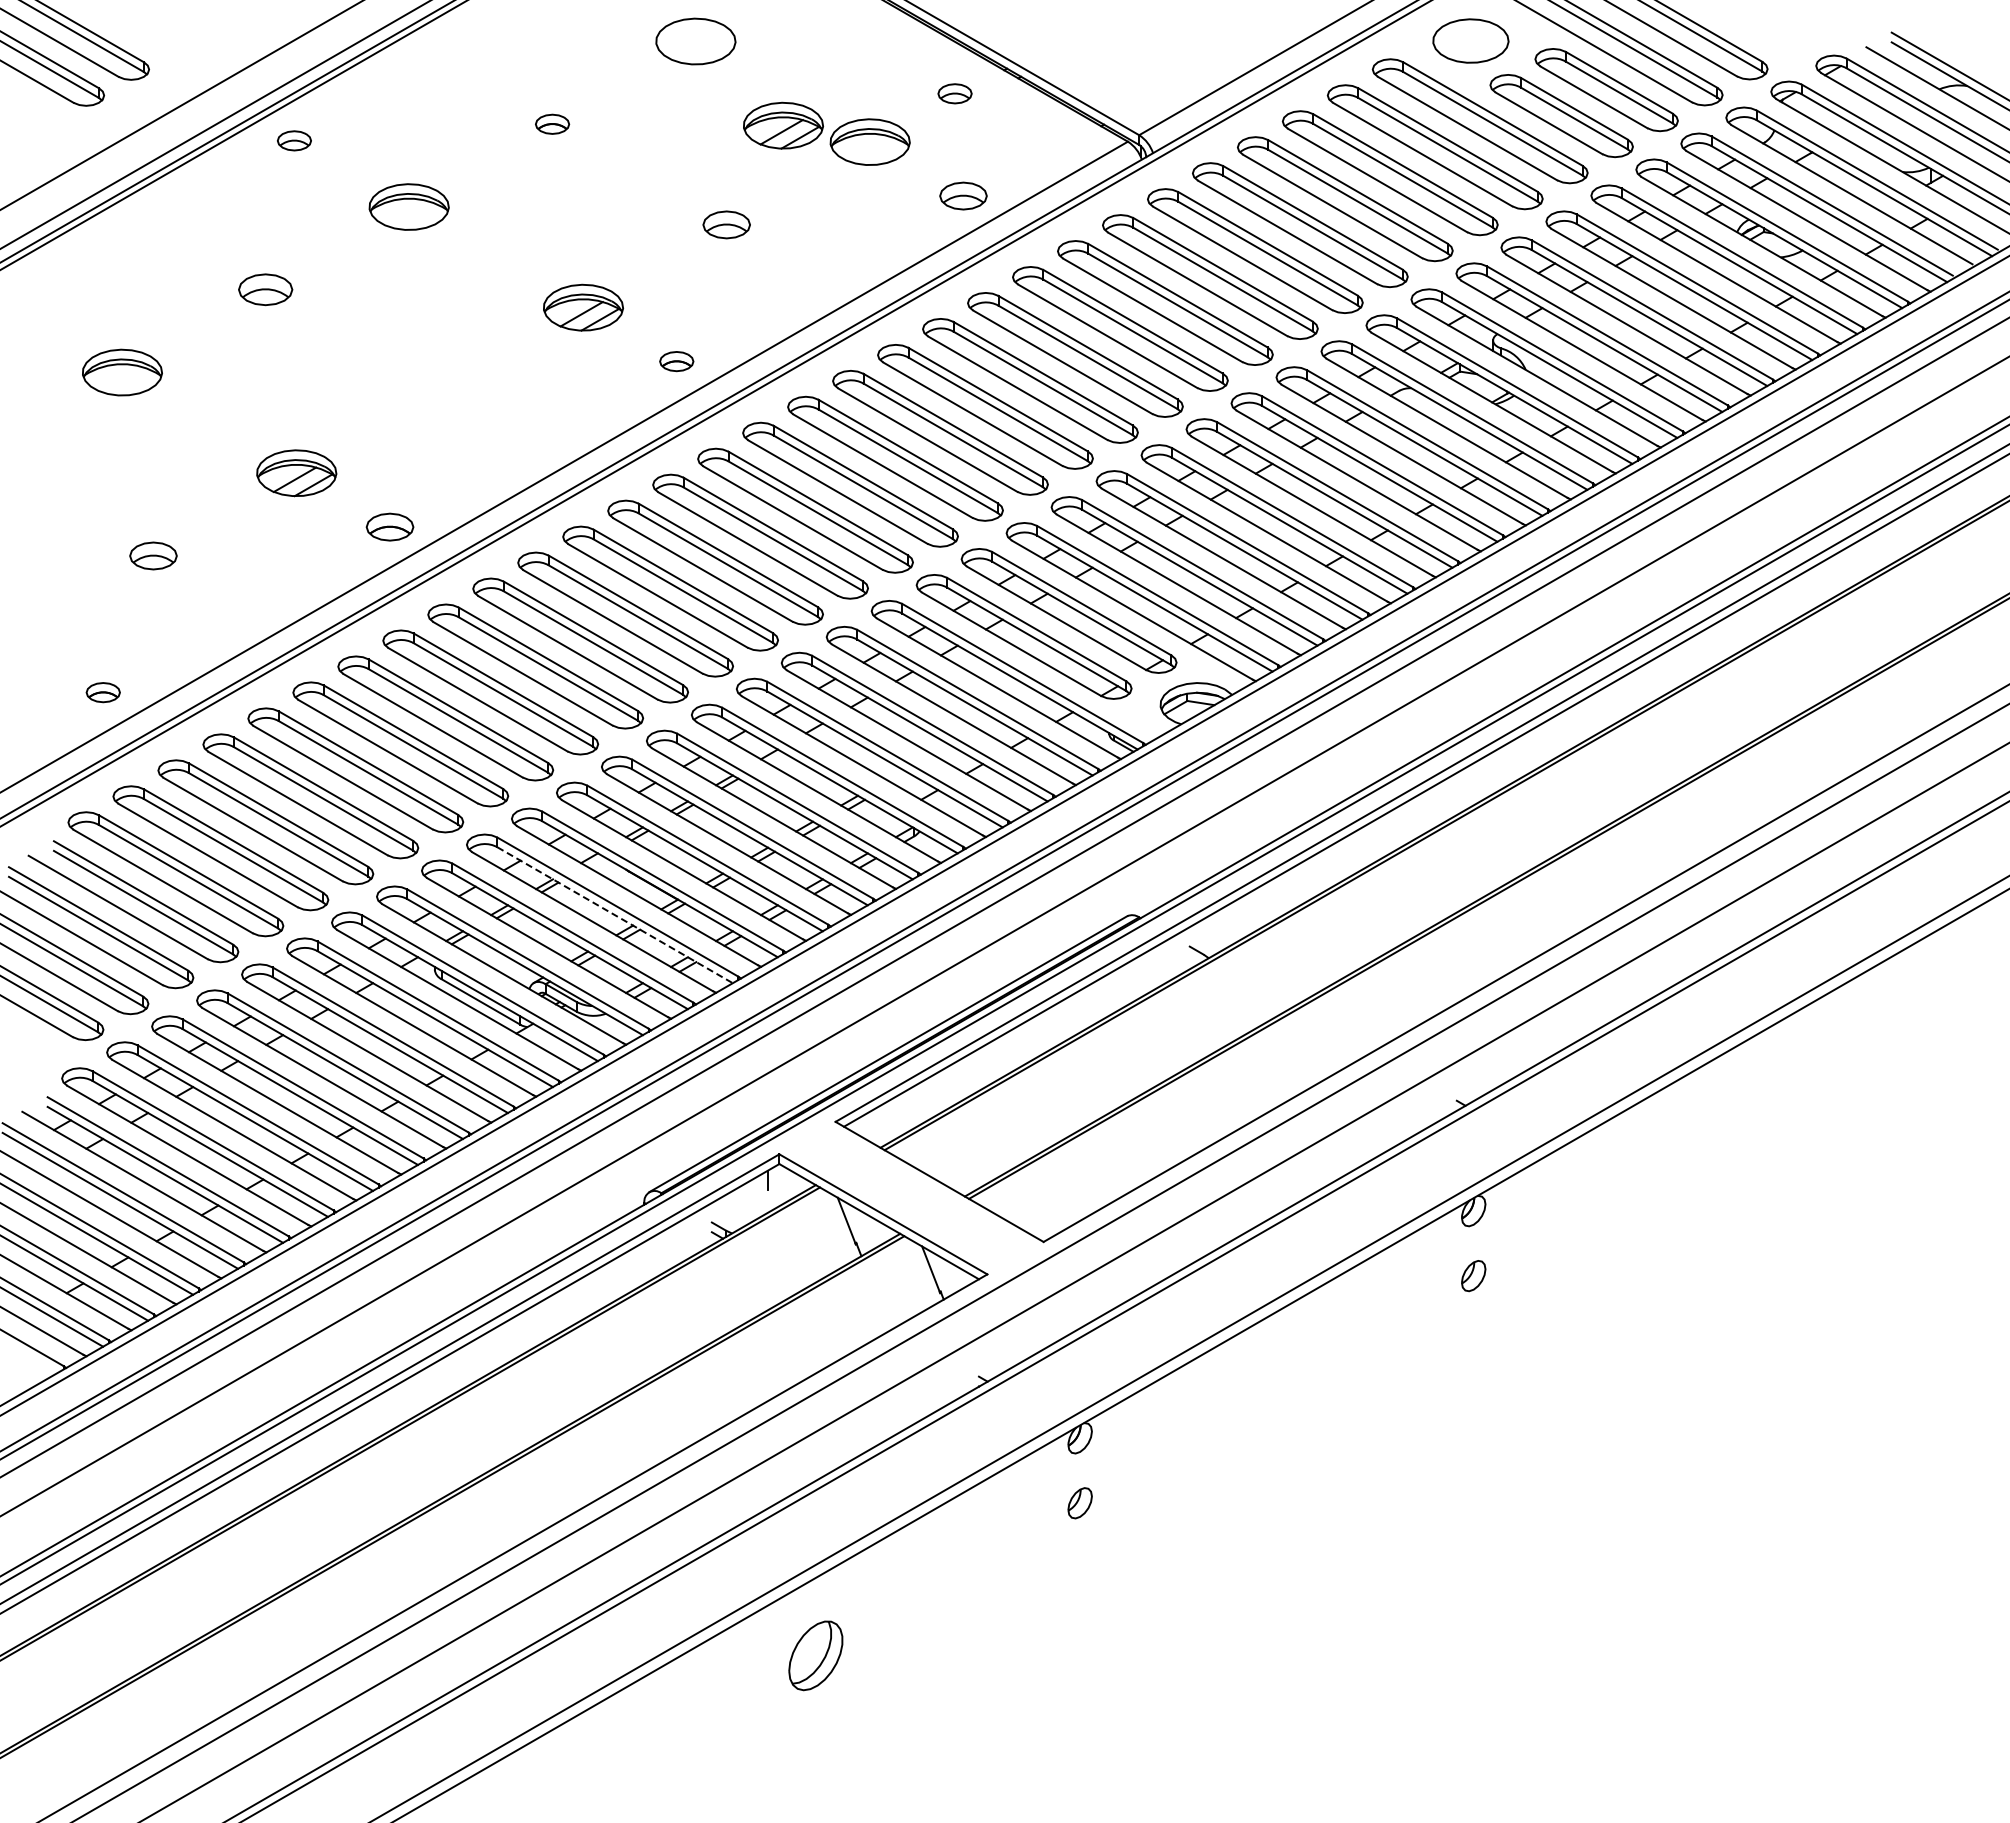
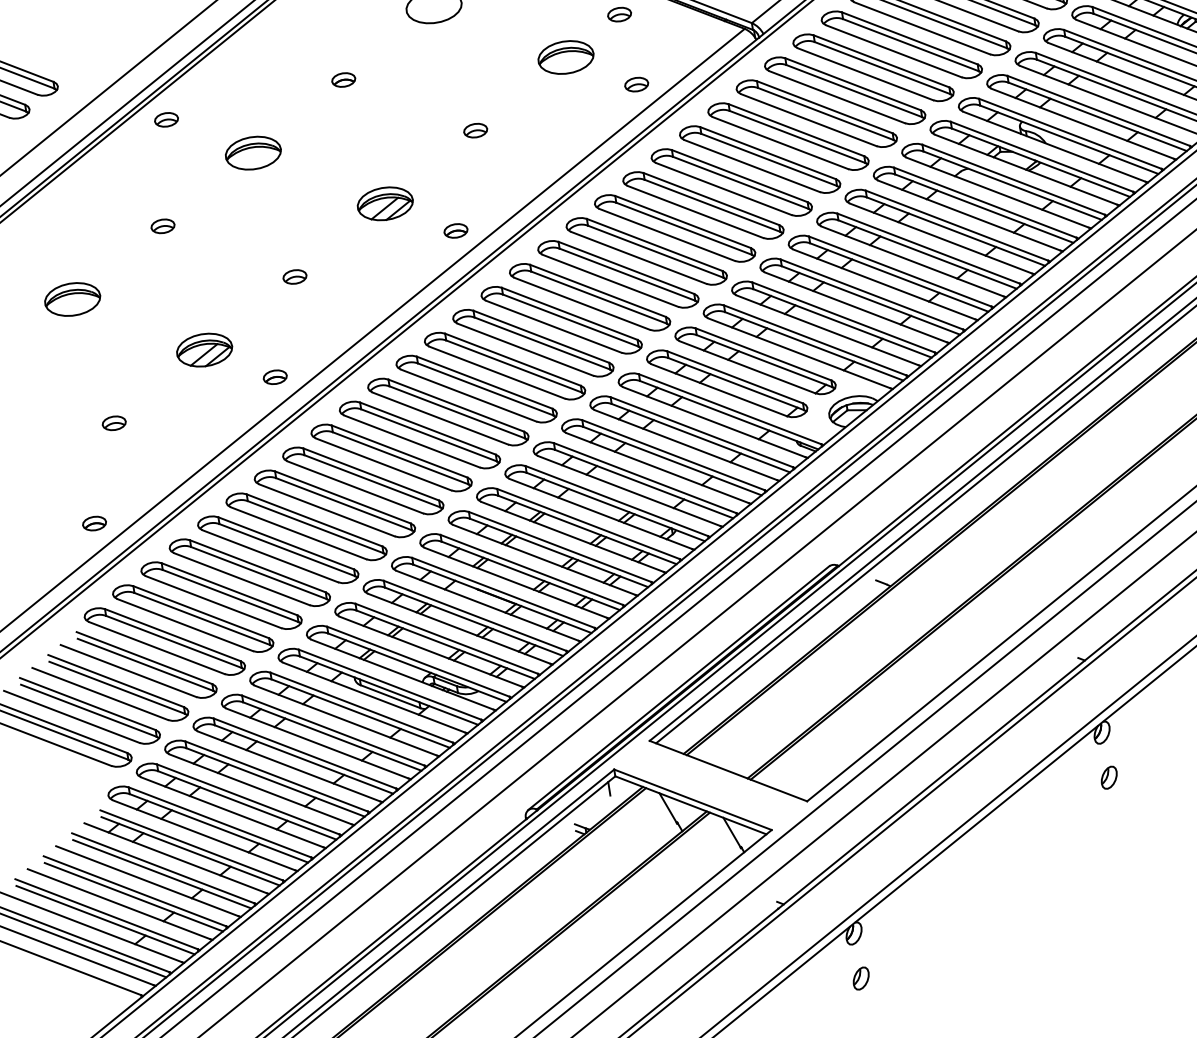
part: (783, 125) -> (504, 55), removed
part: (963, 195) -> (636, 84), size x0.71
part: (726, 224) -> (475, 130), size x0.71
part: (265, 289) -> (162, 226), size x0.62
part: (439, 390) -> (294, 277), added
part: (389, 526) -> (274, 376), size x0.71
part: (152, 555) -> (113, 423), size x0.71
line: (615, 915) -> (474, 621), dashed -> solid

